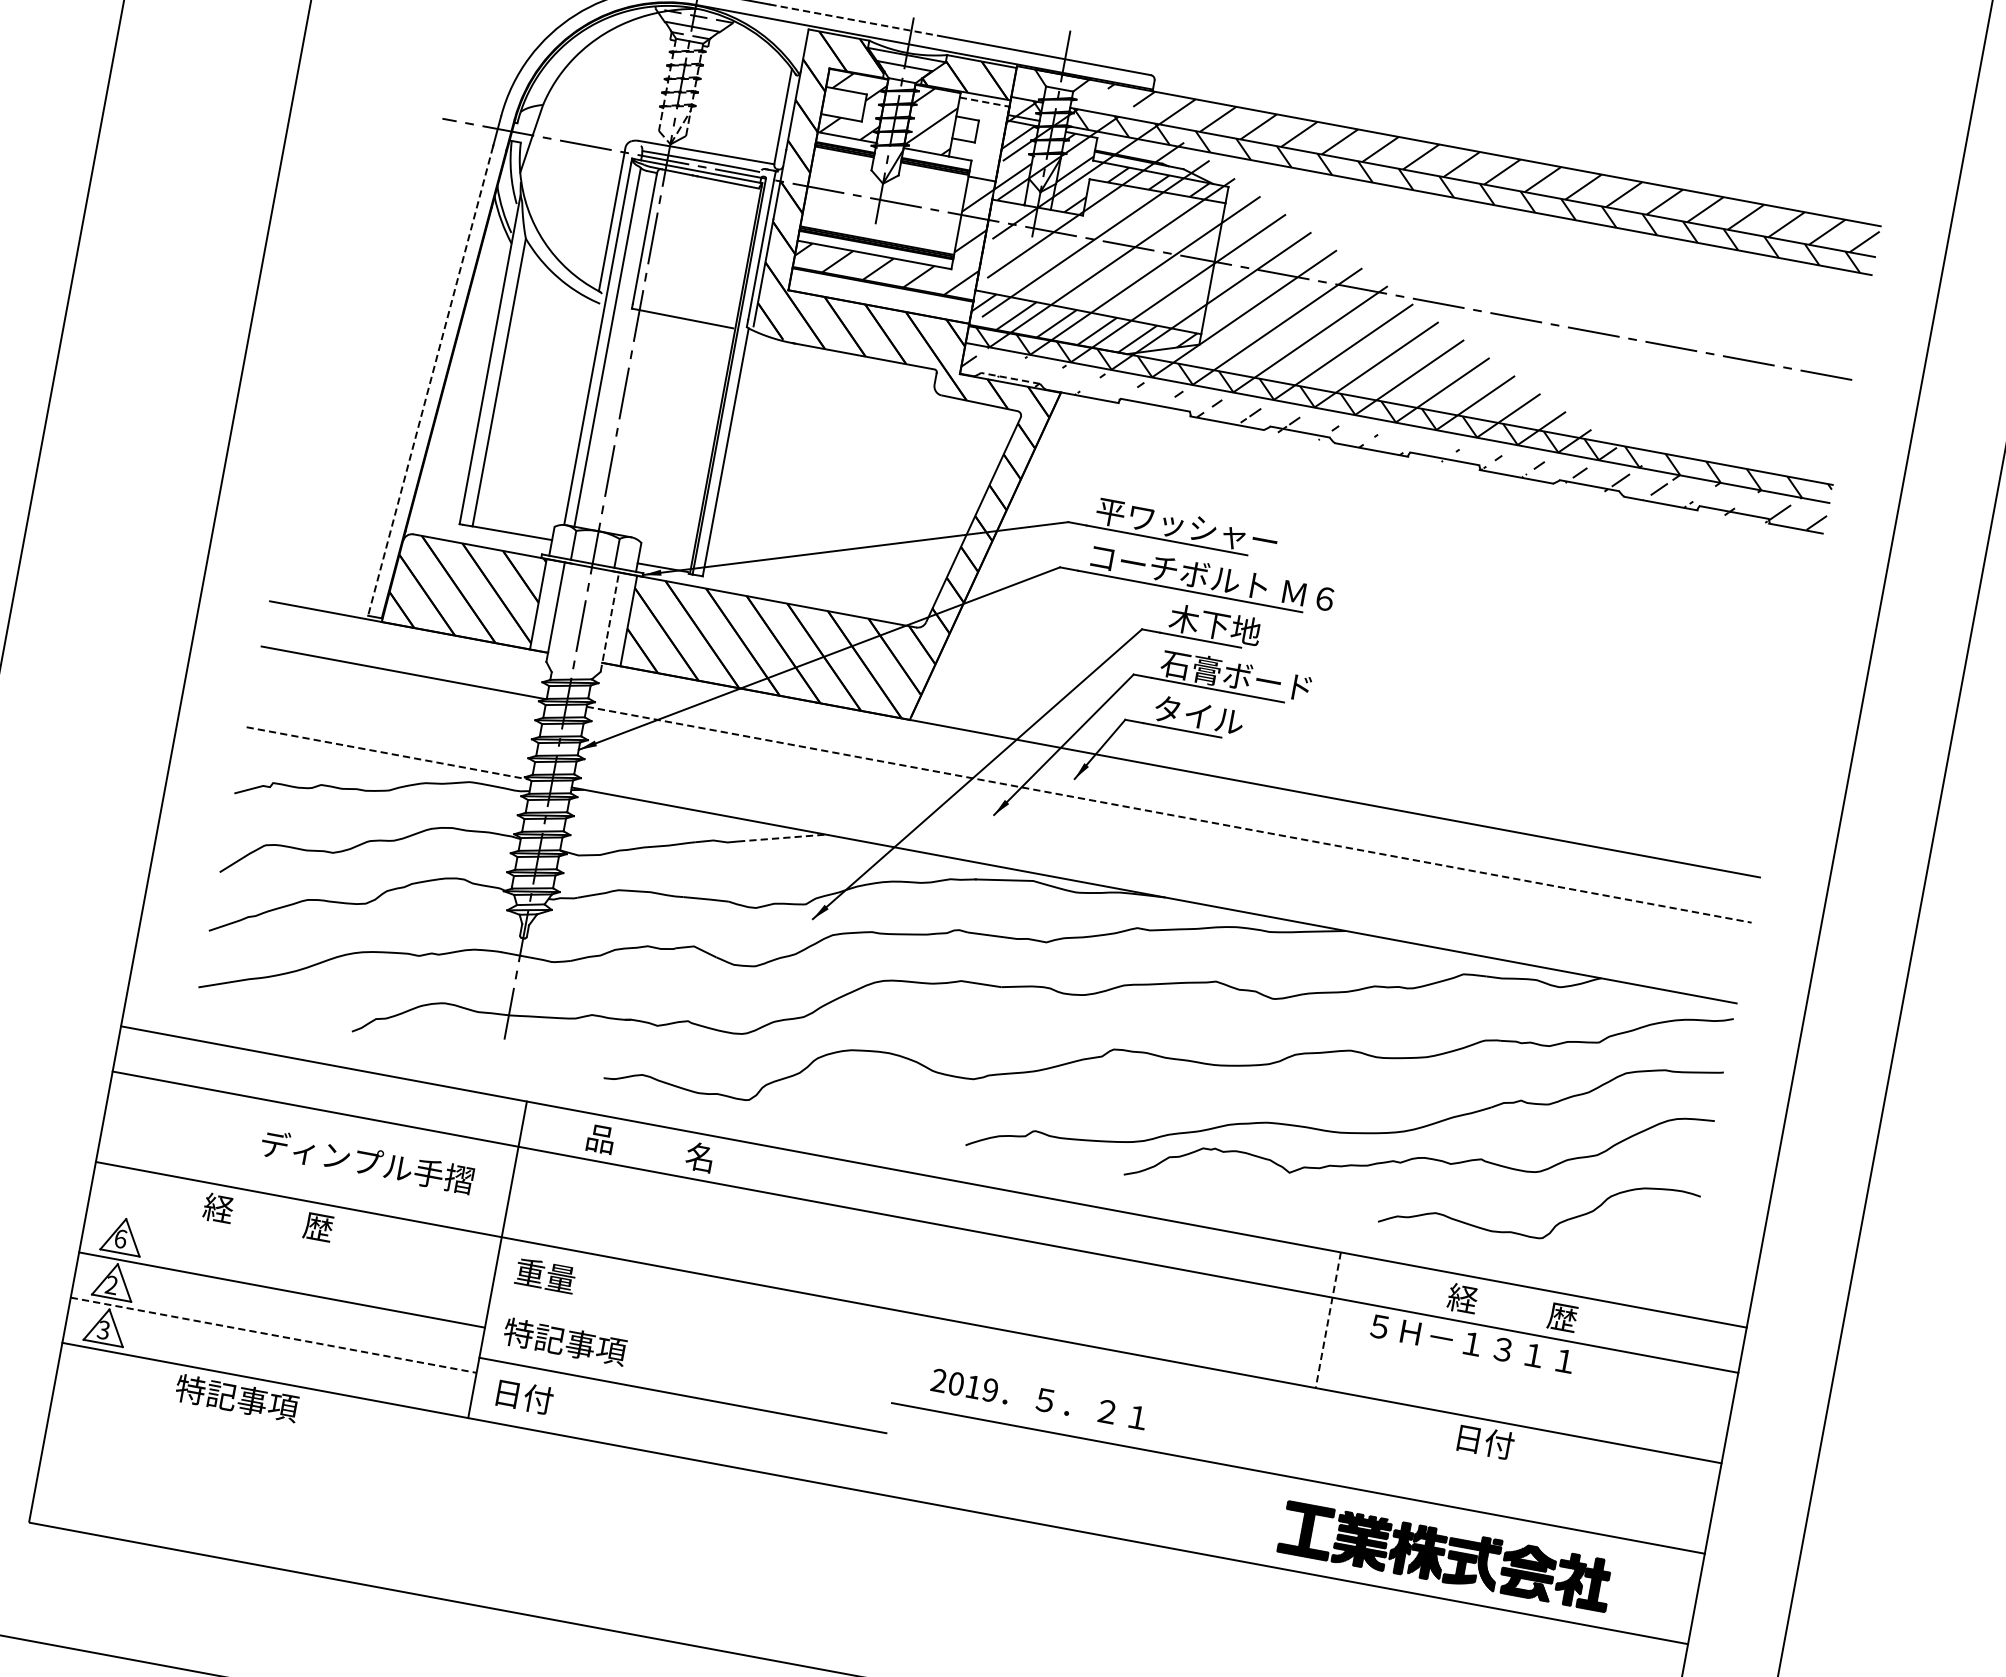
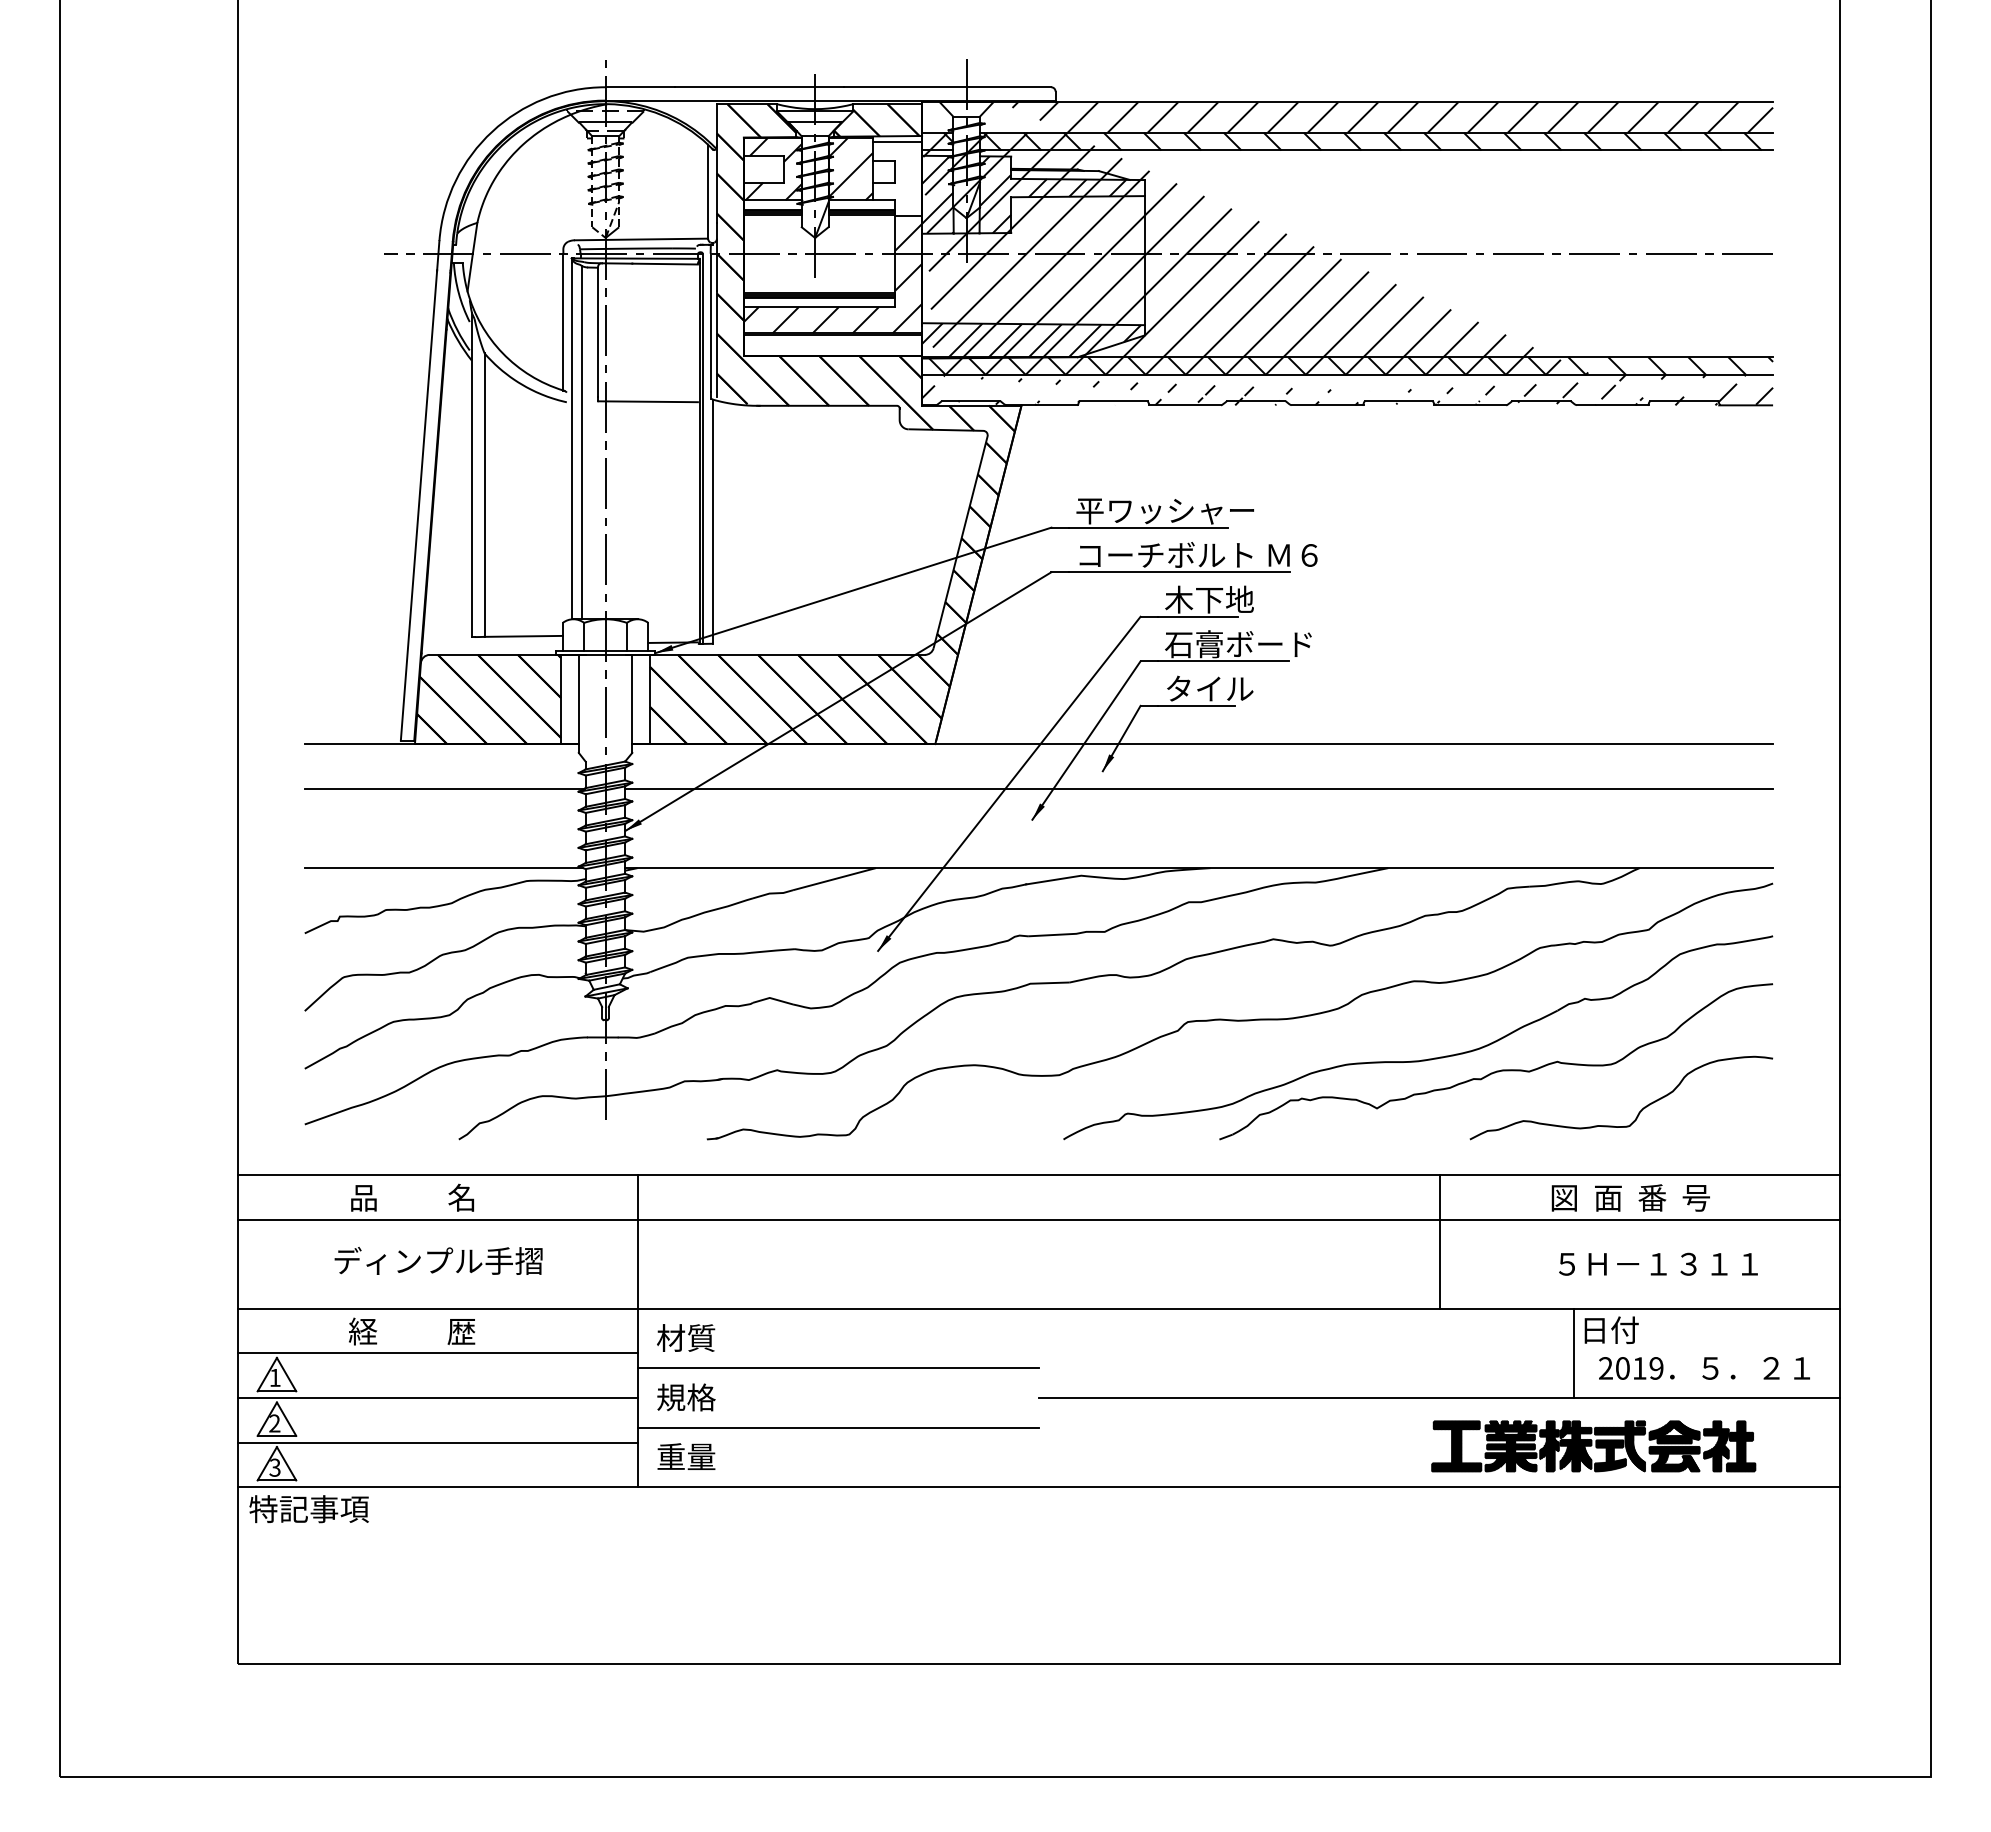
line: (854, 20) -> (759, 87), dashed -> solid
line: (984, 102) -> (897, 142), dashed -> solid
line: (1010, 377) -> (970, 400), dashed -> solid
line: (430, 381) -> (418, 506), dashed -> solid
line: (610, 621) -> (632, 703), dashed -> solid
line: (388, 753) -> (444, 868), dashed -> solid
line: (1169, 814) -> (1199, 788), dashed -> solid
line: (782, 838) -> (834, 879), dashed -> solid
text: (650, 1147) -> (412, 1197), moved
text: (367, 1161) -> (438, 1260), moved
text: (121, 1238) -> (275, 1377), 6 -> 1
line: (290, 1244) -> (437, 1353), added
text: (545, 1275) -> (686, 1337), 重量 -> 材質
text: (1529, 1310) -> (1629, 1197), 経          歴 -> 図  面  番  号
line: (1327, 1320) -> (1439, 1242), dashed -> solid
line: (273, 1335) -> (437, 1442), dashed -> solid
line: (693, 1335) -> (837, 1368), added
text: (564, 1341) -> (716, 1397), 特記事項 -> 規格
text: (1472, 1343) -> (1658, 1263), moved
text: (523, 1396) -> (686, 1456), 日付 -> 重量
text: (236, 1398) -> (308, 1509), moved
text: (1039, 1399) -> (1704, 1368), moved
line: (1442, 1458) -> (1573, 1353), added

